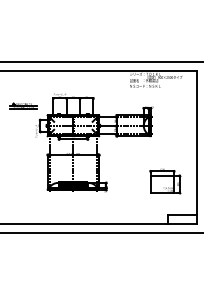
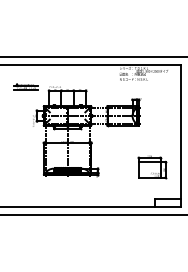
part: (23, 105) -> (26, 86), moved

